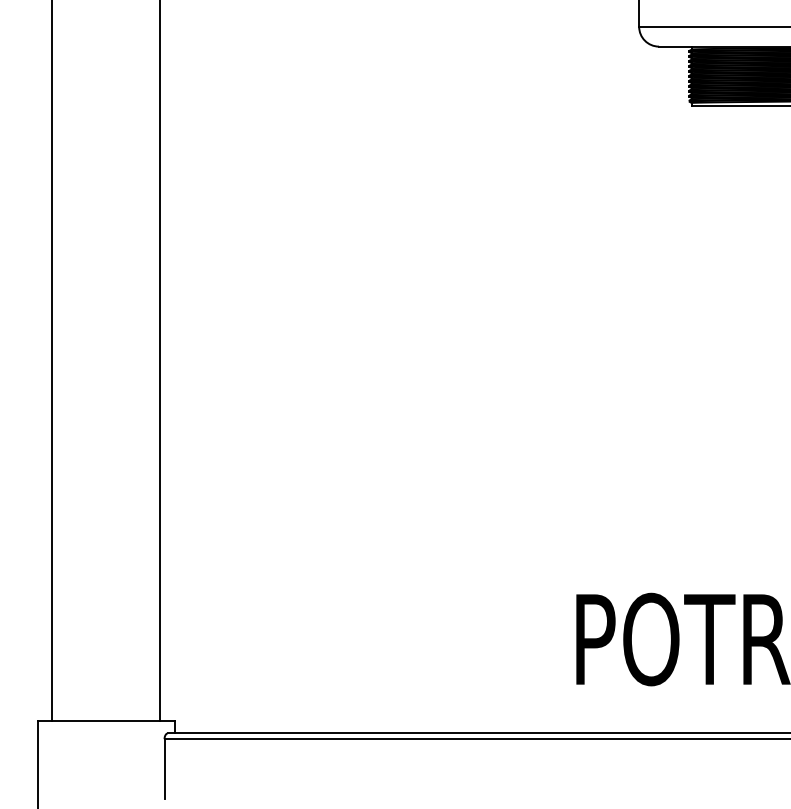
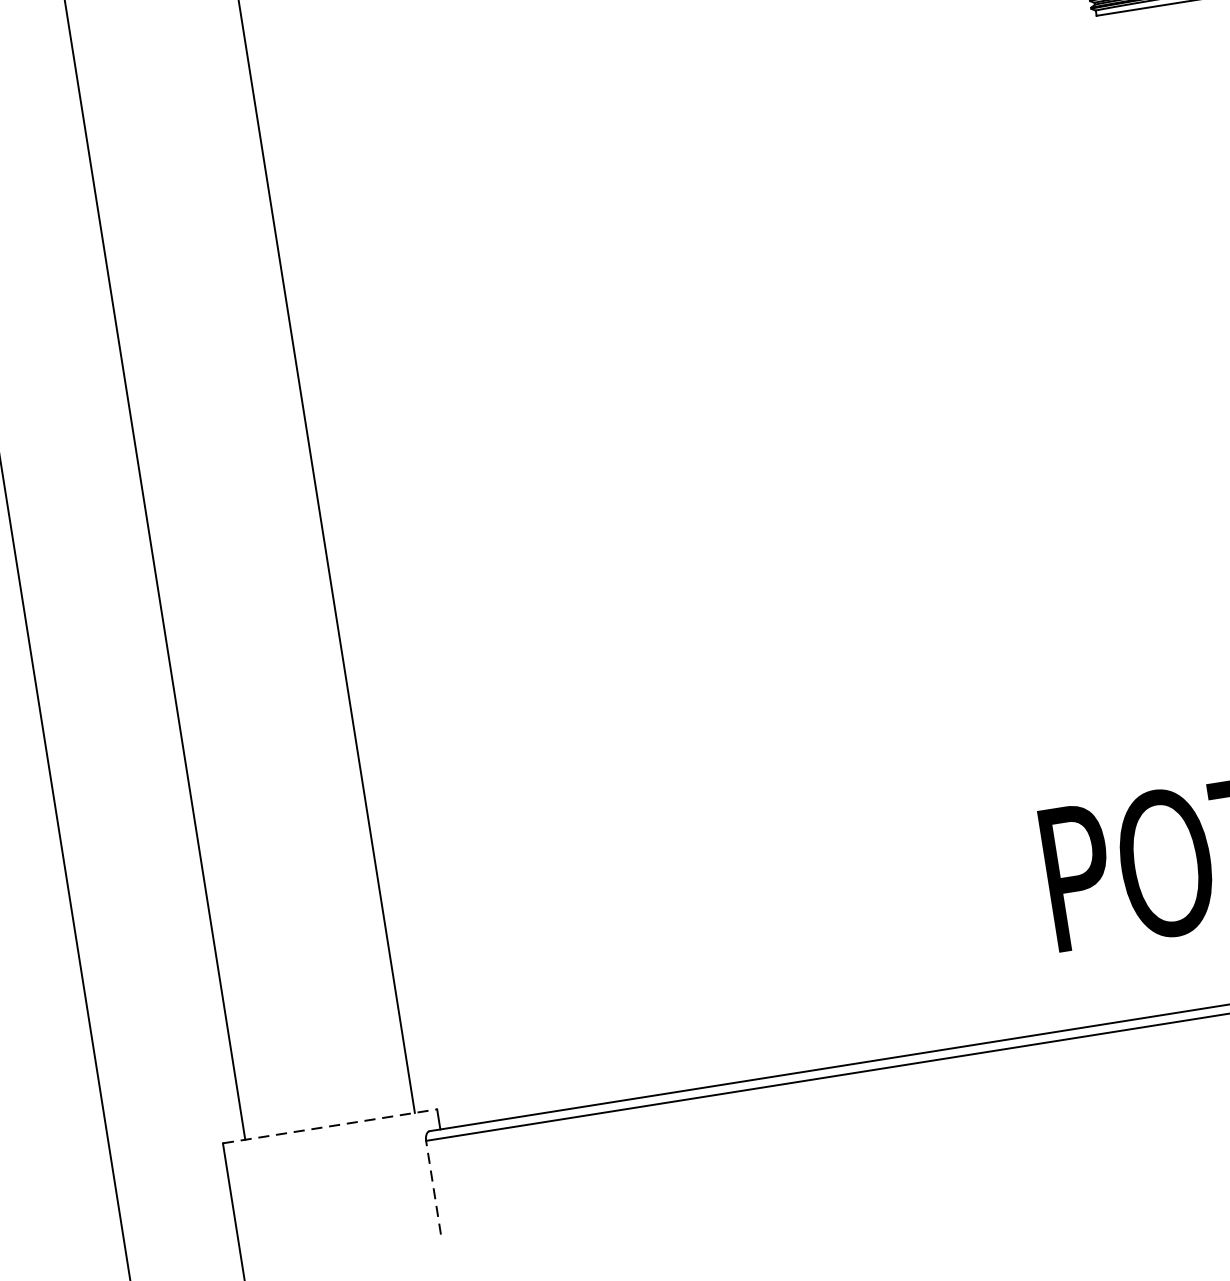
line: (106, 720) -> (330, 1125), solid -> dashed
line: (164, 769) -> (433, 1188), solid -> dashed

